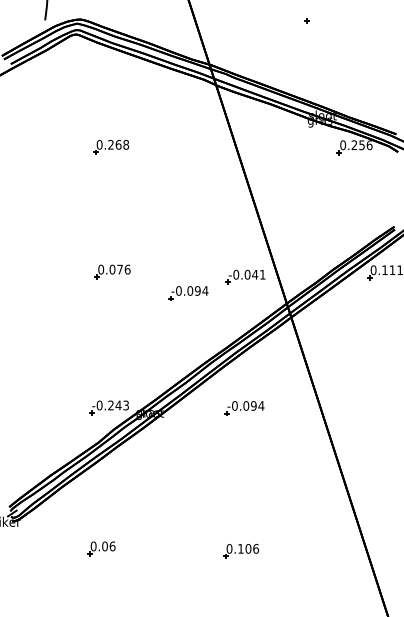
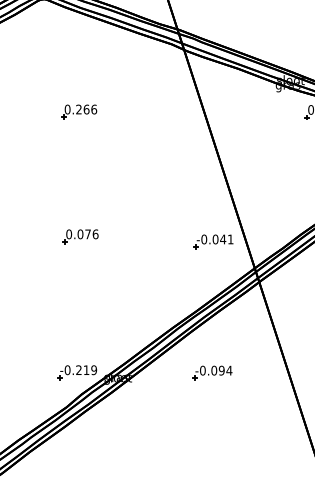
text: (126, 144) -> (94, 109), 0.268 -> 0.266
part: (188, 293) -> (156, 258), removed
text: (122, 405) -> (90, 370), -0.243 -> -0.219

